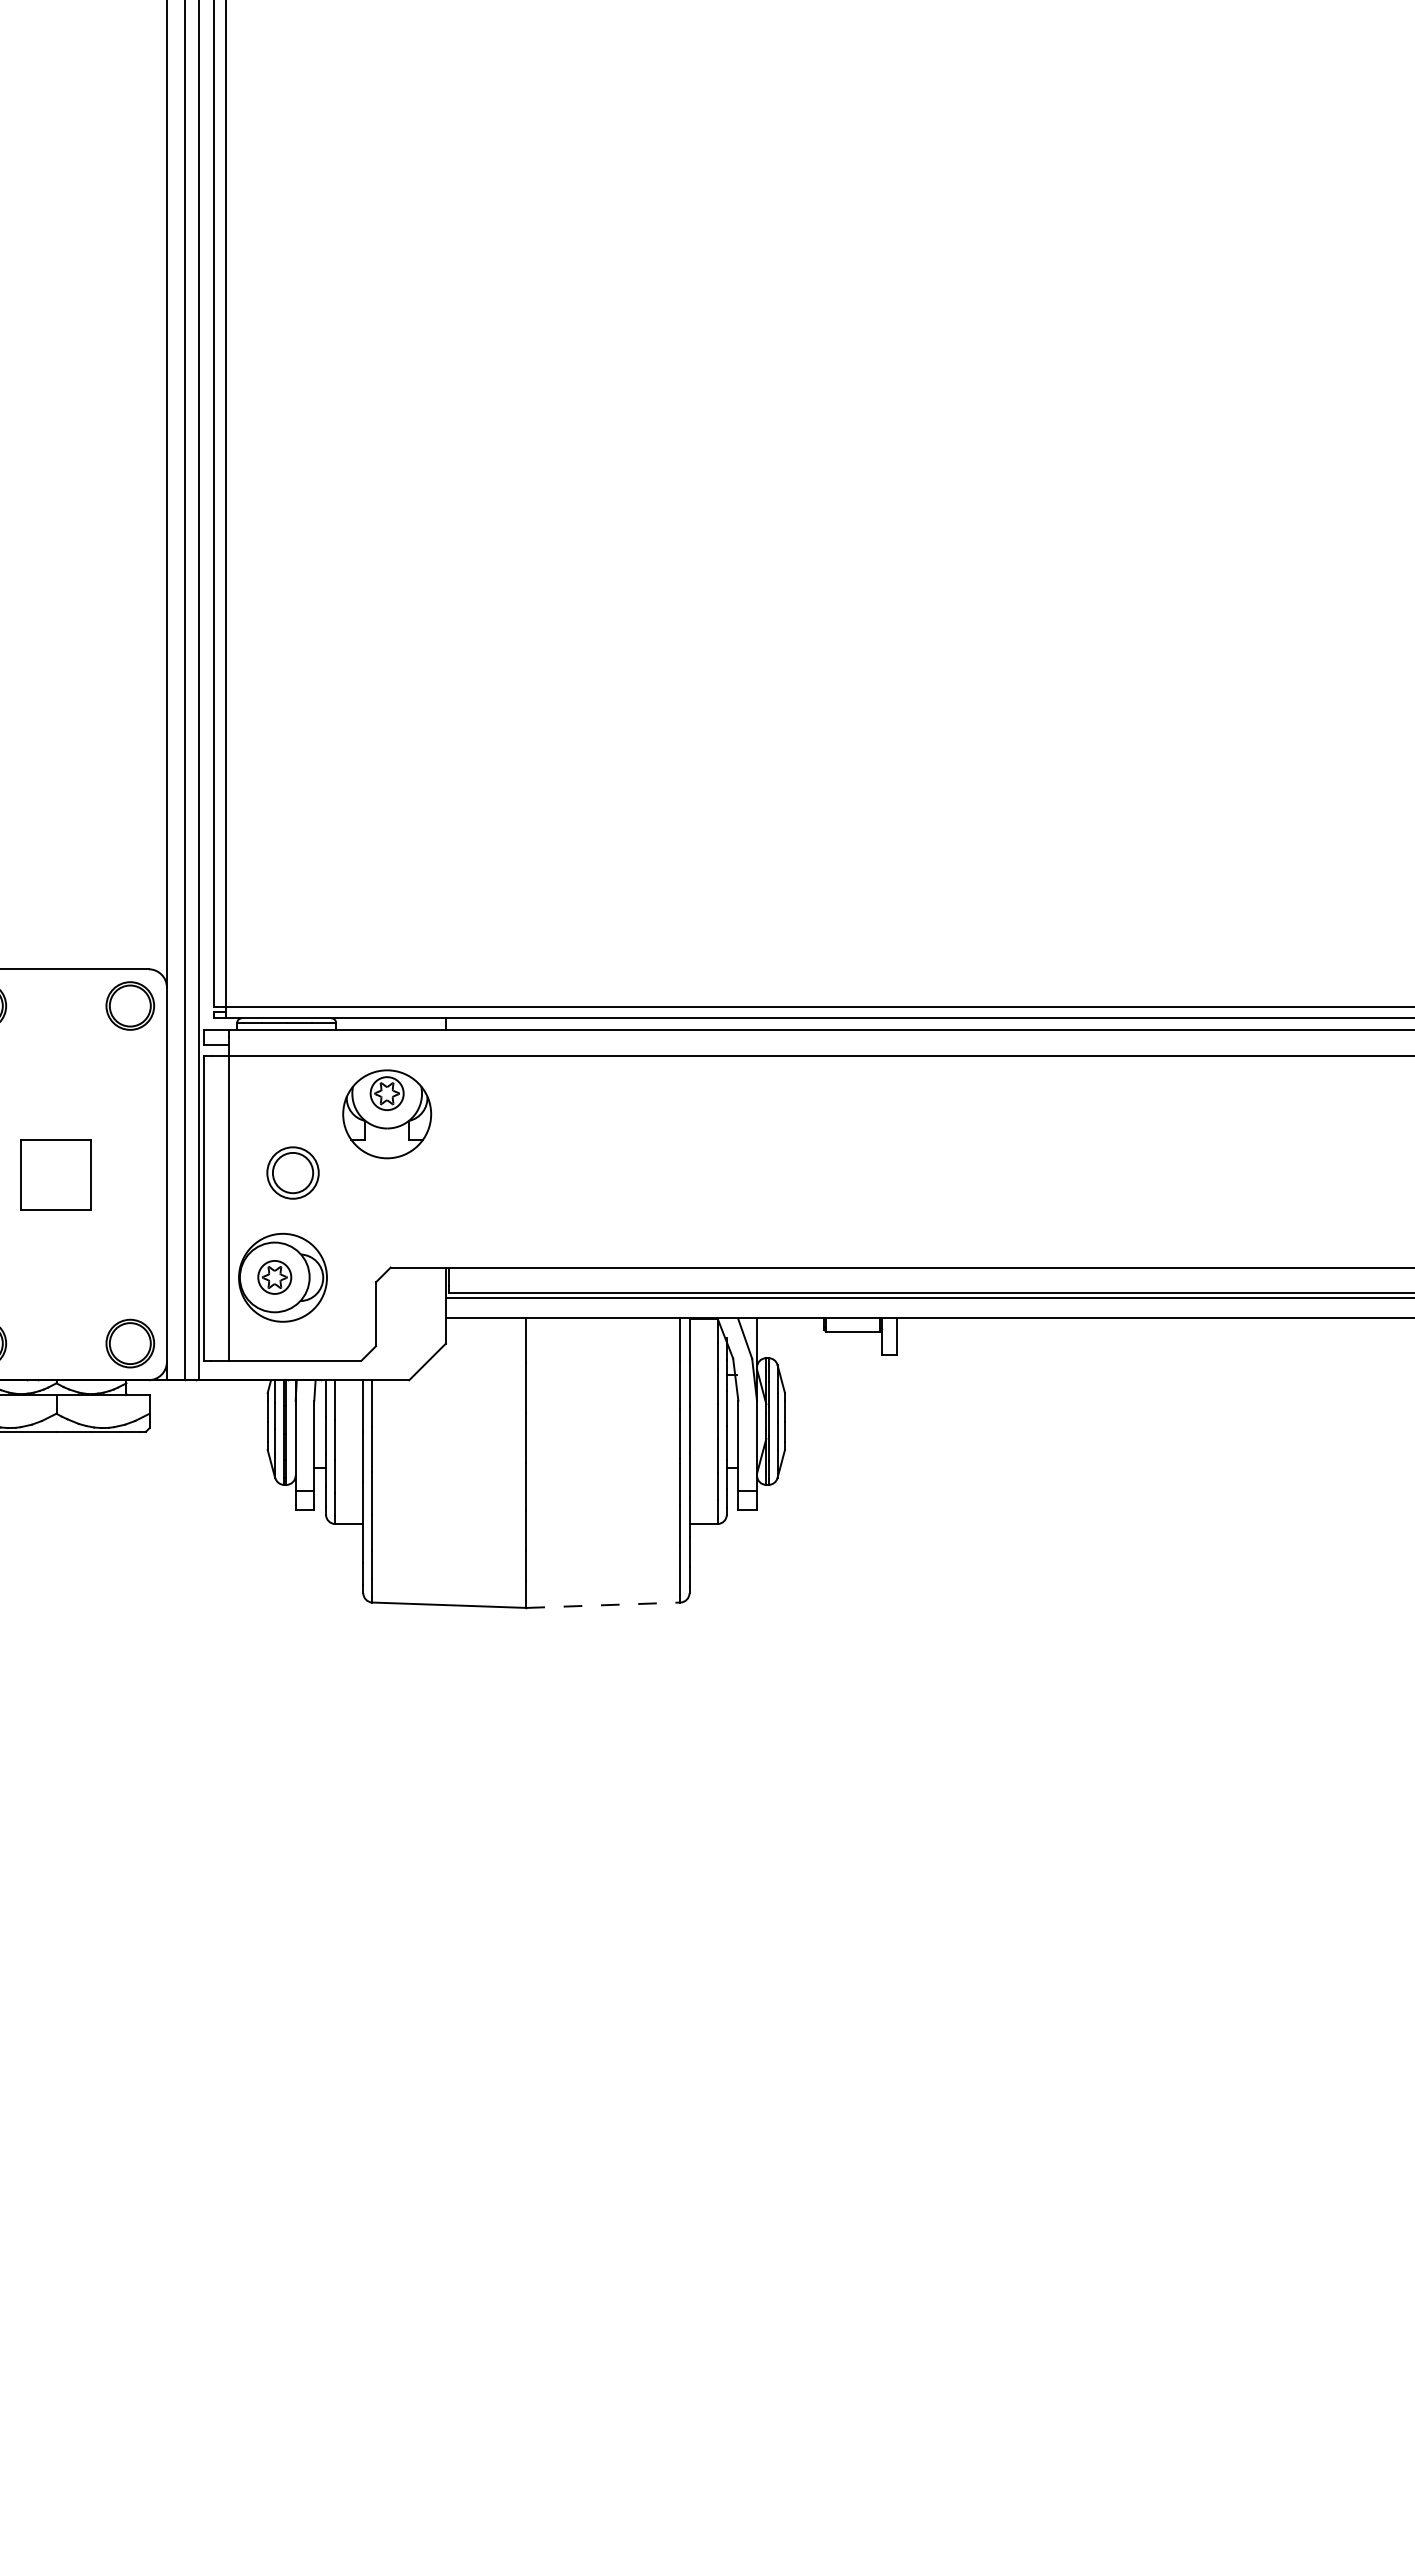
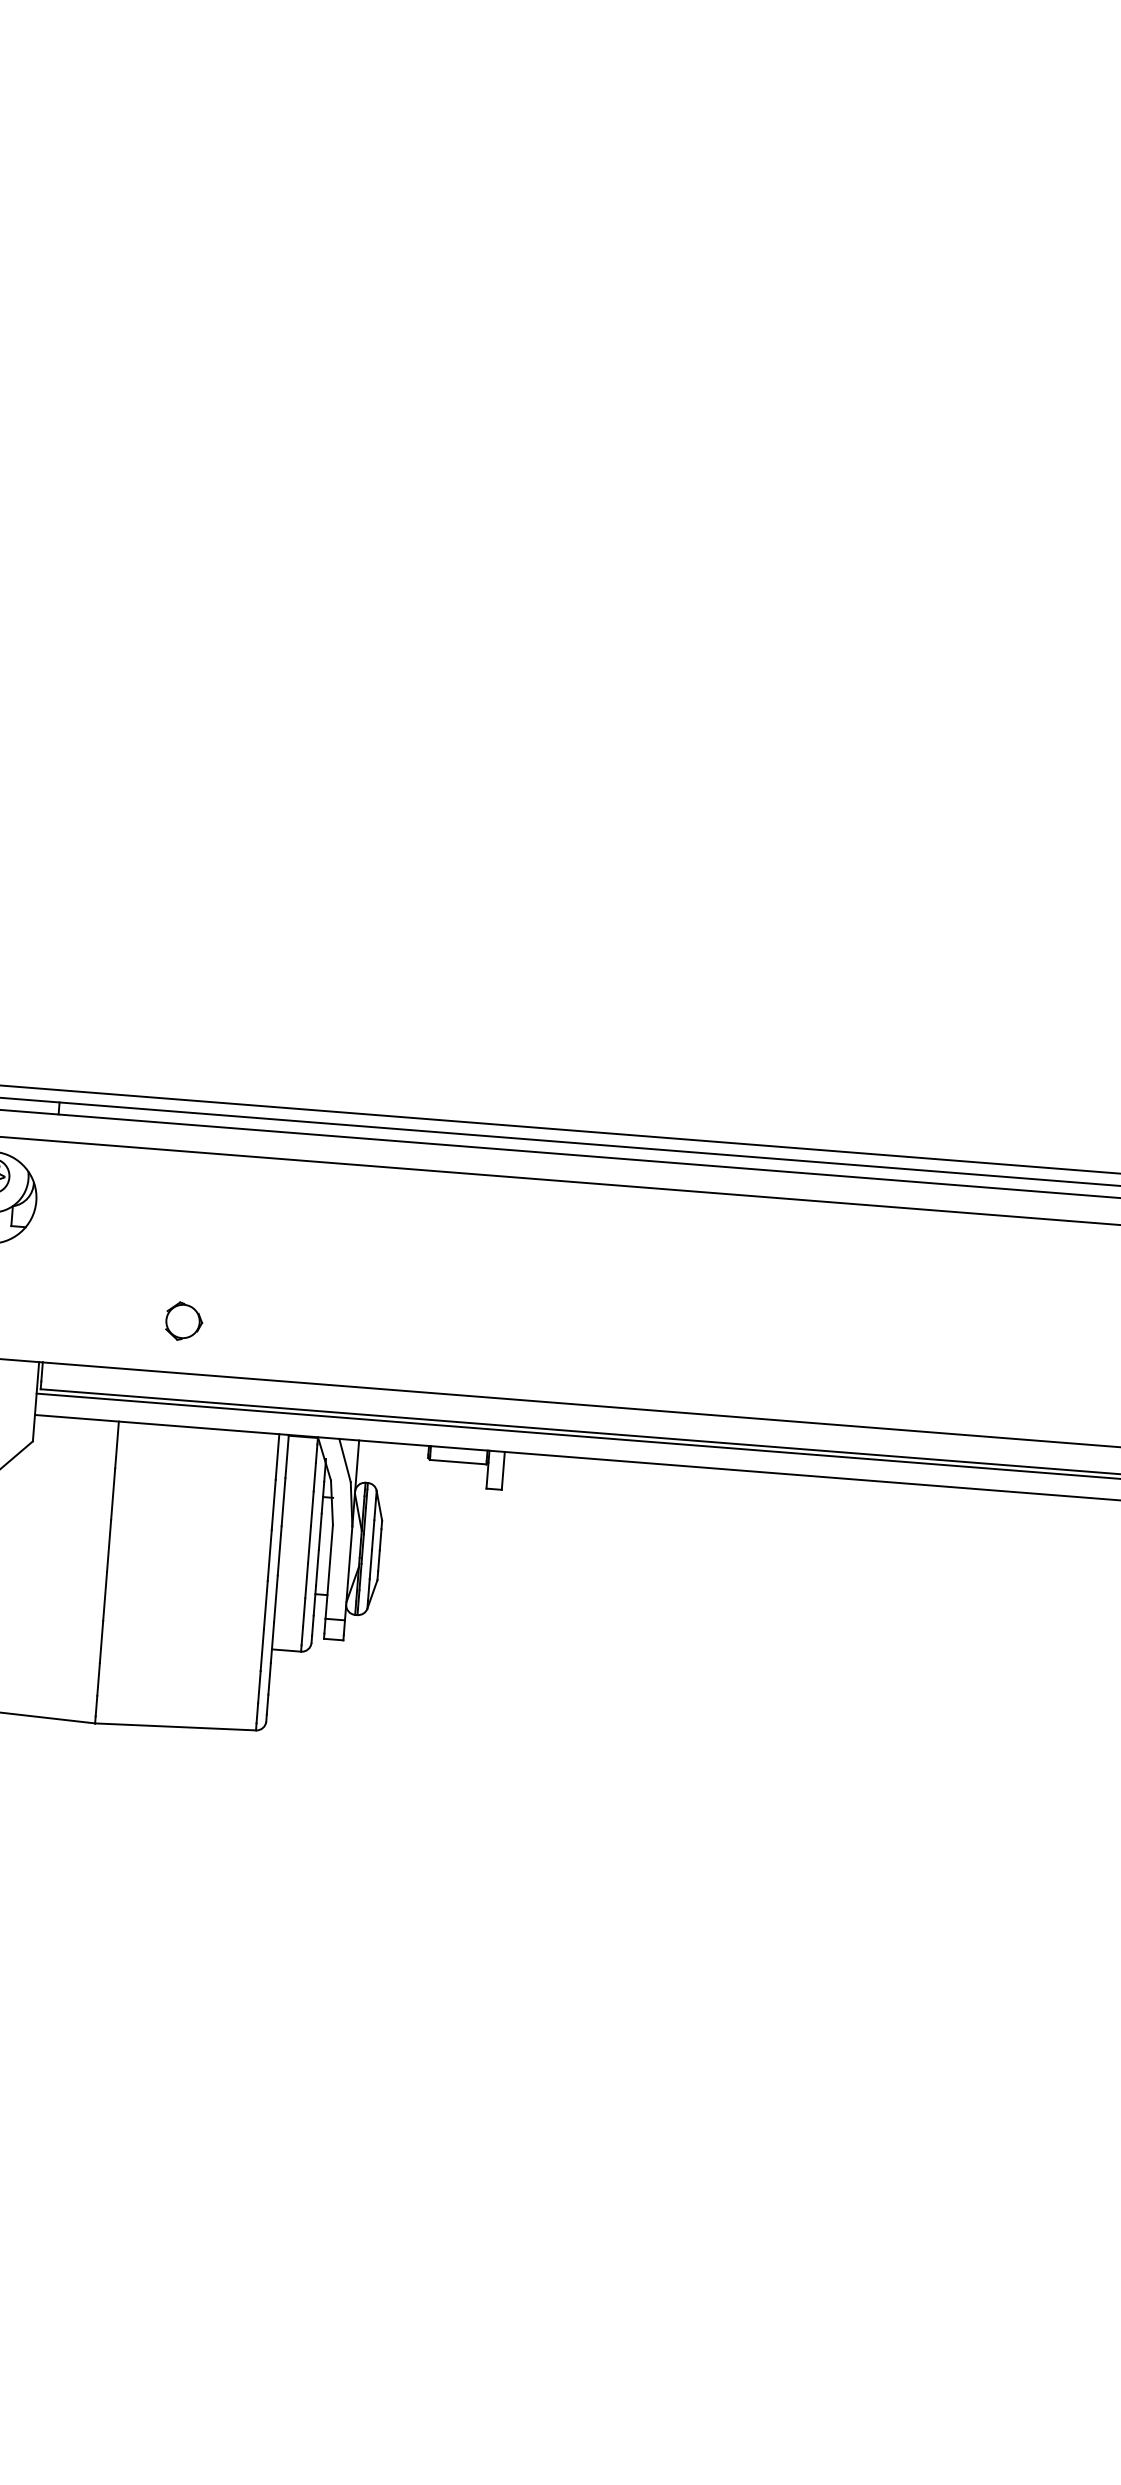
part: (581, 1217) -> (184, 1321), added
line: (603, 1605) -> (175, 1727), dashed -> solid

